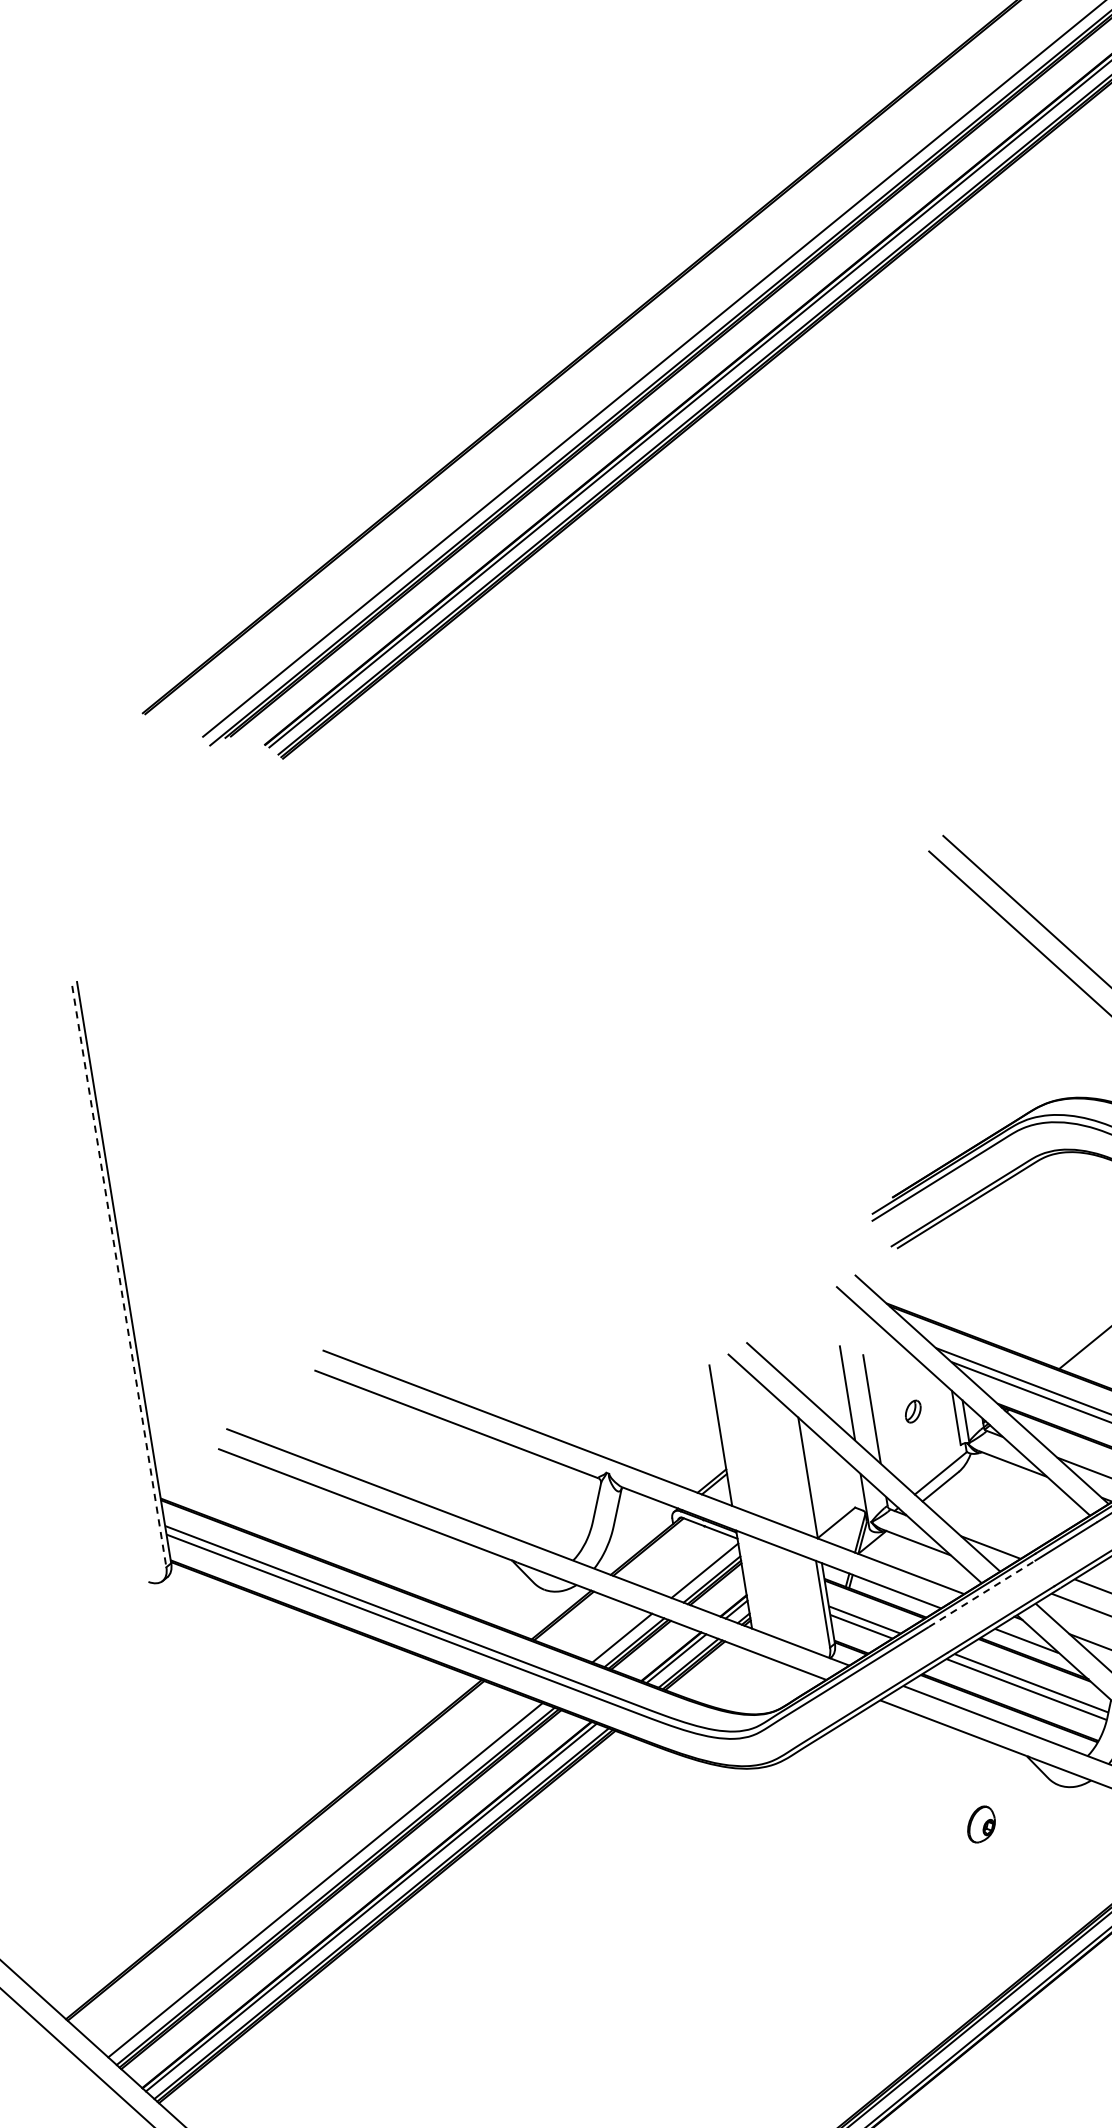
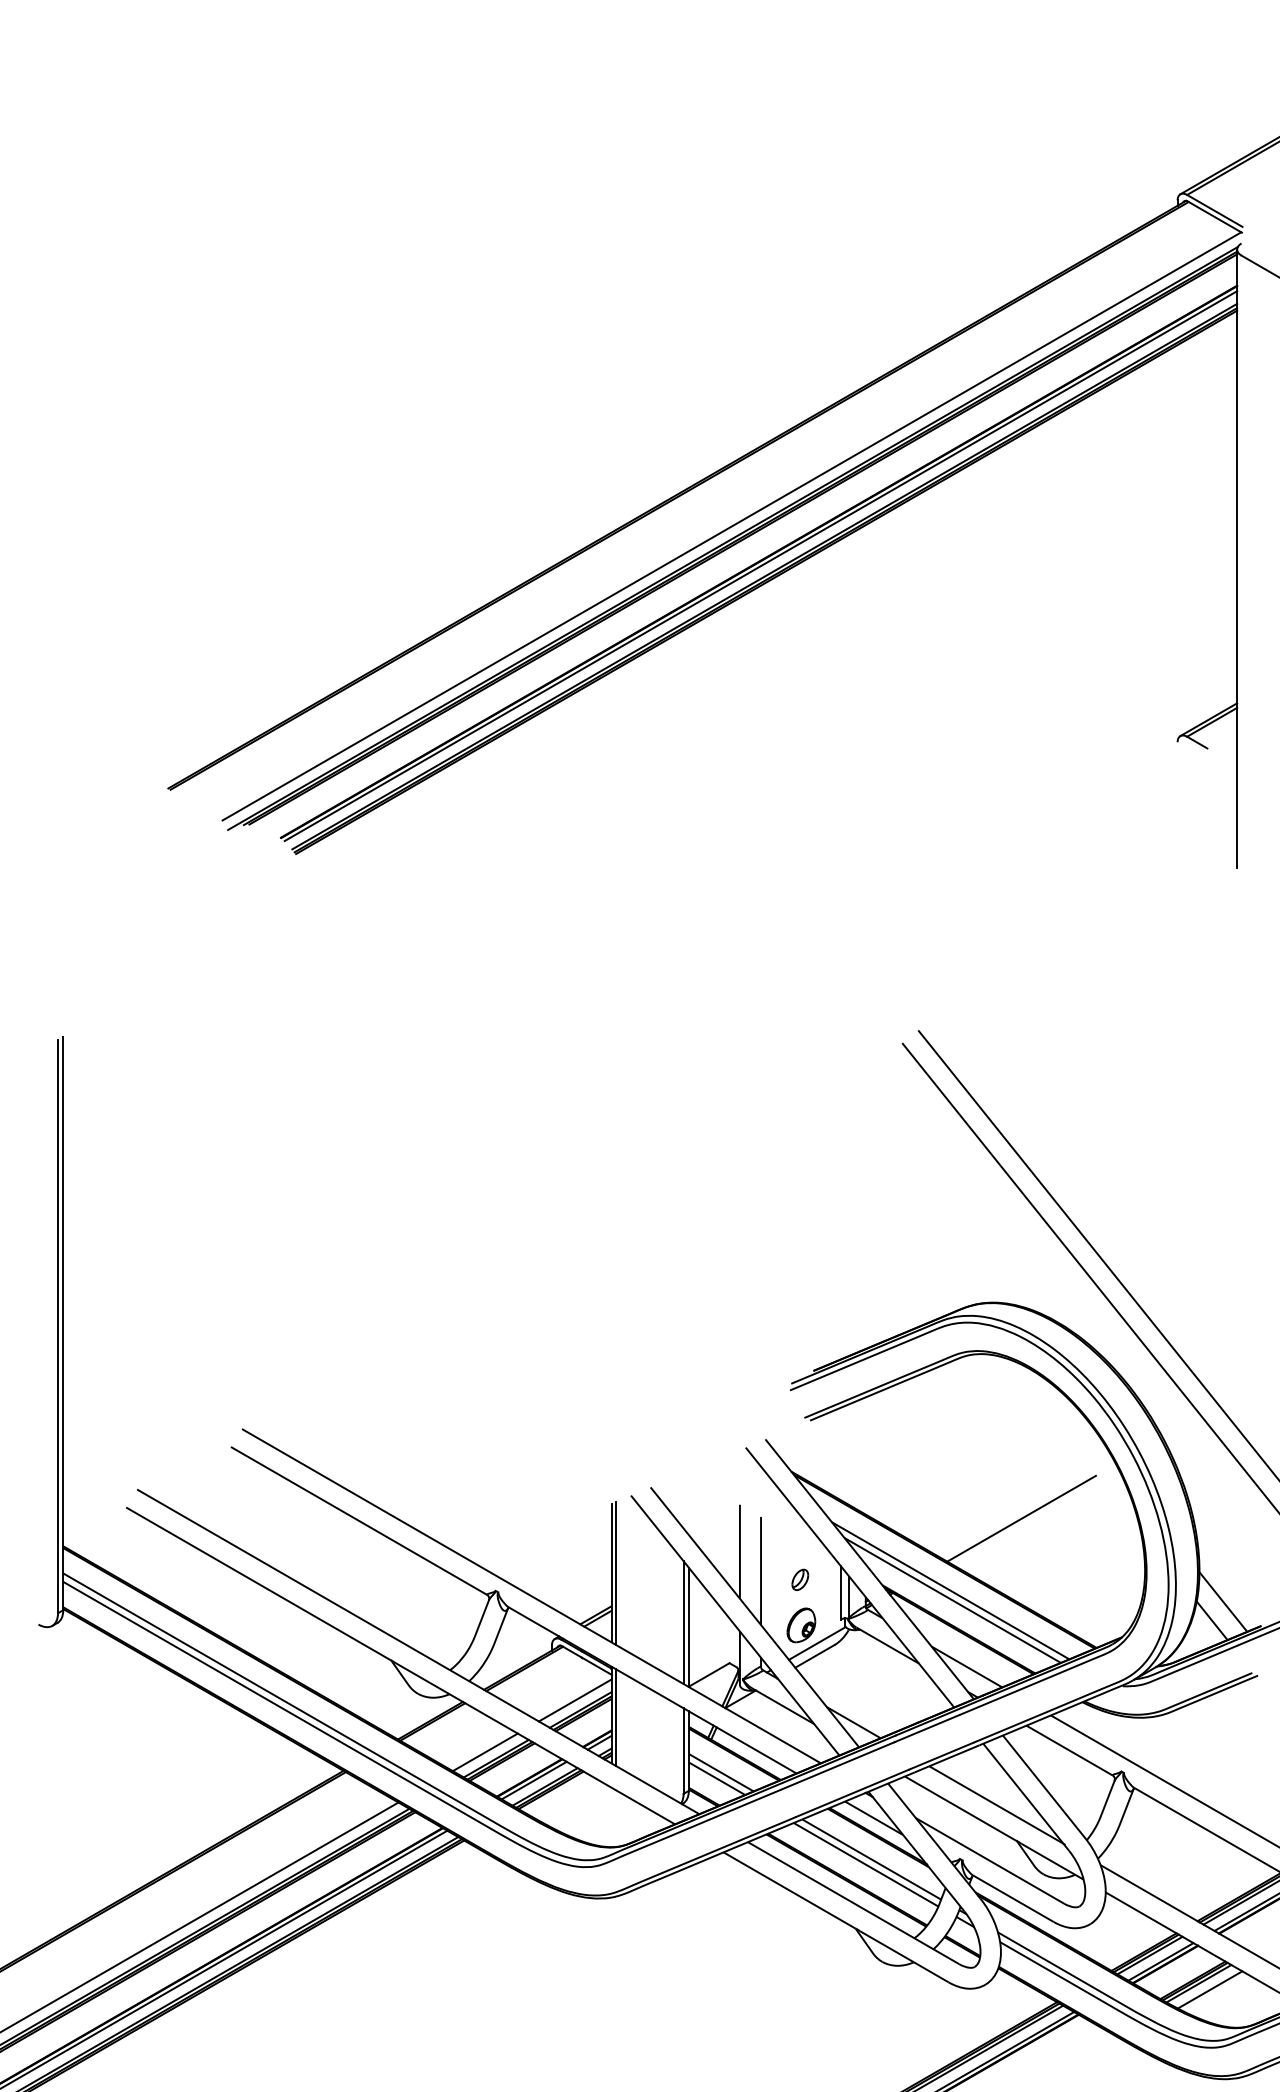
line: (118, 1276) -> (57, 1326), dashed -> solid
line: (724, 1434) -> (615, 1572), added
line: (801, 1473) -> (683, 1622), added
line: (748, 1581) -> (615, 1717), added
line: (982, 1593) -> (838, 1765), dashed -> solid
part: (981, 1824) -> (801, 1625), moved

